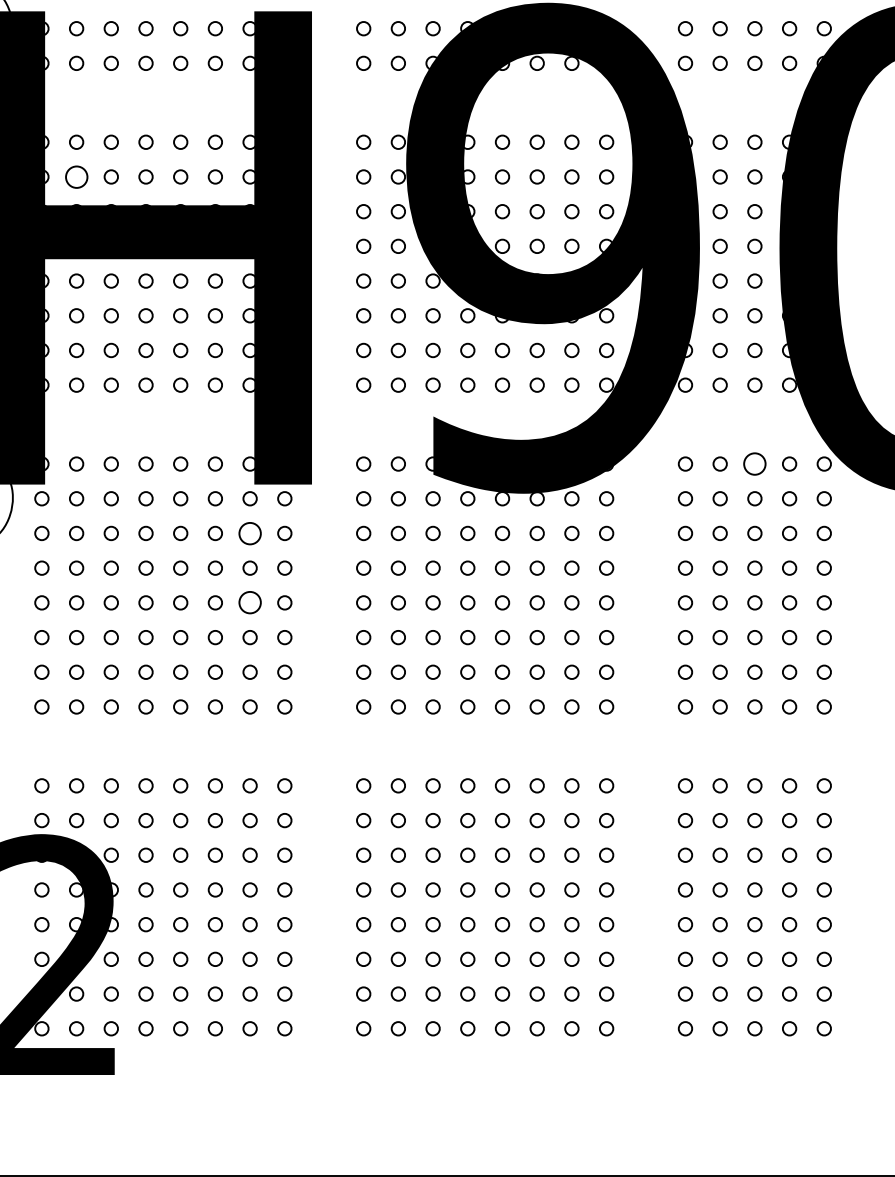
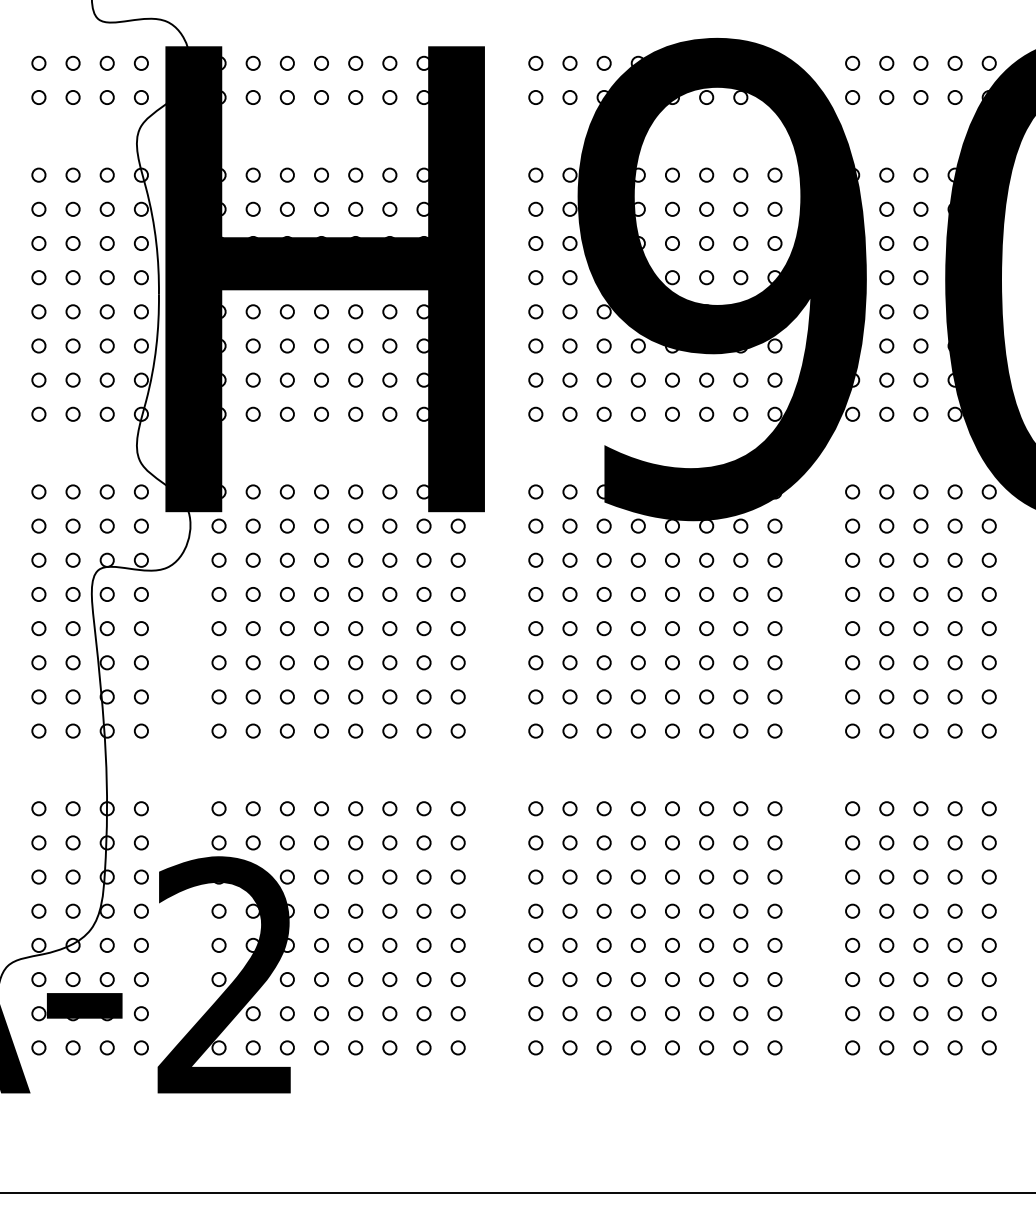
circle: (75, 176) -> (252, 208), size x0.62
circle: (754, 463) -> (920, 491), size x0.62
circle: (249, 532) -> (423, 559), size x0.62
circle: (249, 602) -> (423, 628), size x0.62

